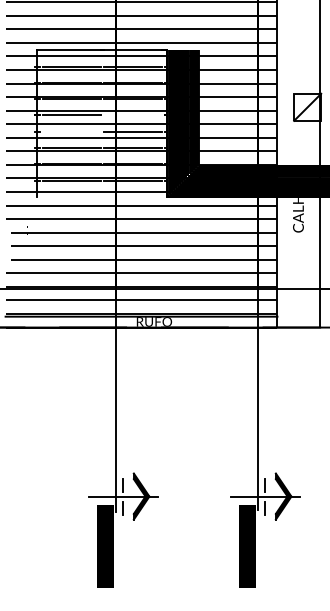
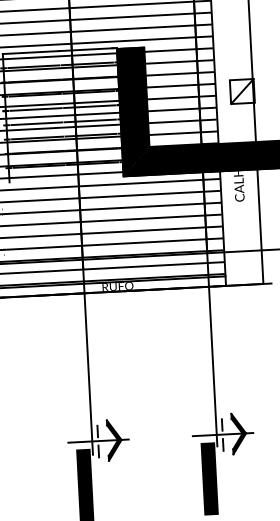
line: (132, 115) -> (89, 106), added
line: (71, 131) -> (36, 123), added

